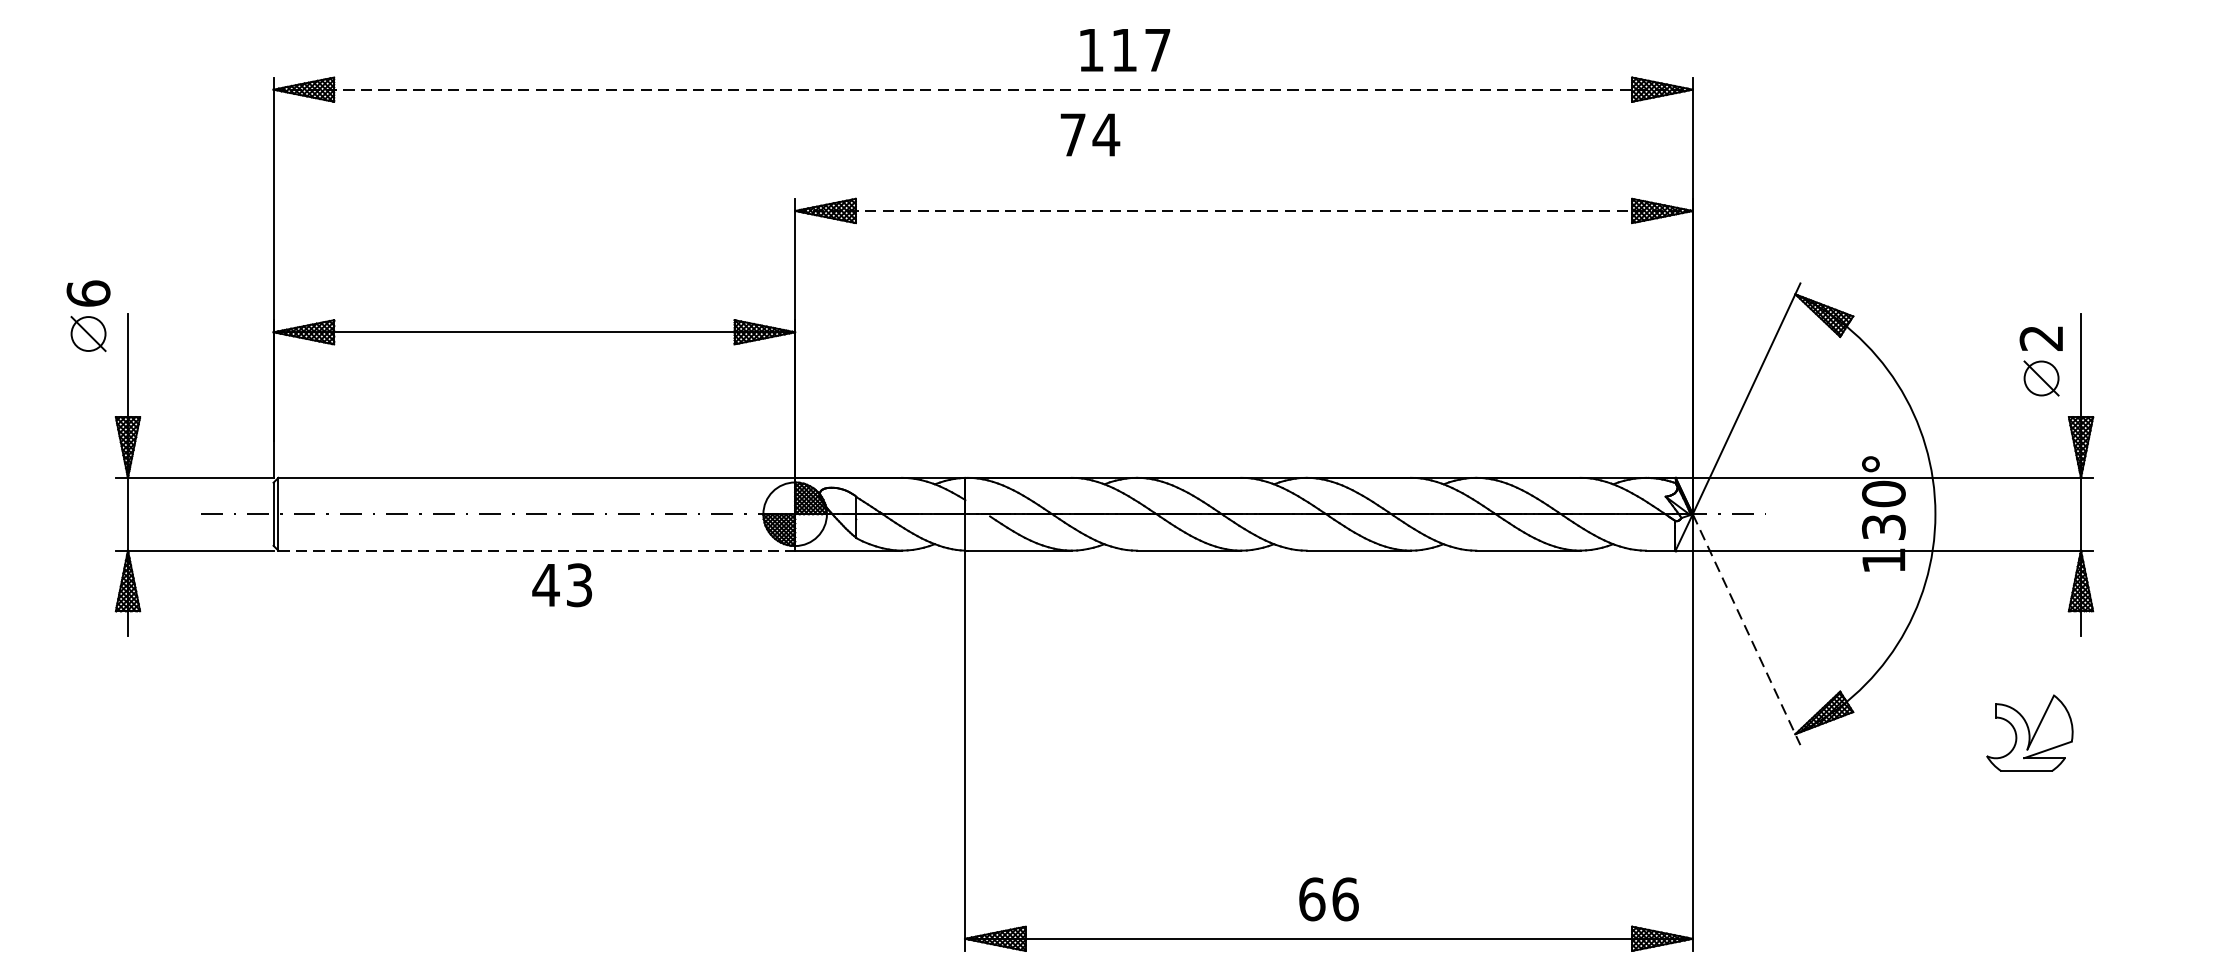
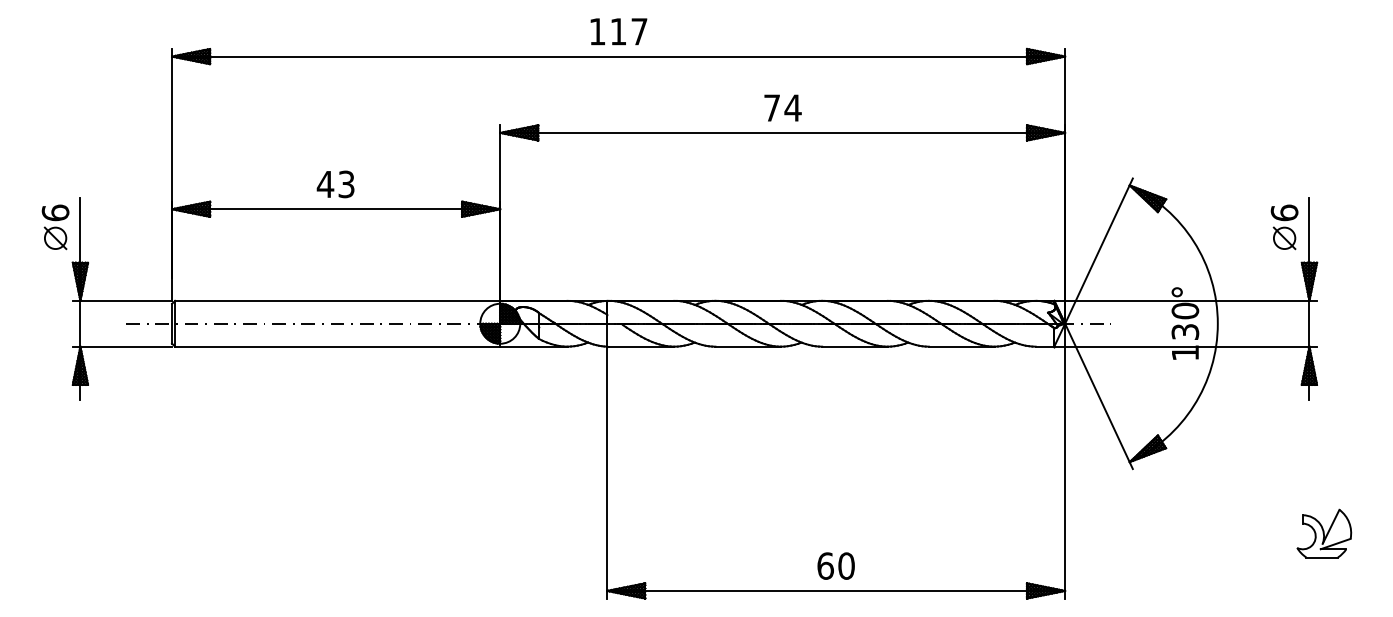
text: (1124, 49) -> (618, 31), moved
line: (983, 89) -> (618, 56), dashed -> solid
text: (1089, 134) -> (782, 107), moved
line: (1245, 210) -> (783, 132), dashed -> solid
part: (88, 316) -> (55, 227), moved
text: (2041, 337) -> (1284, 212), 2 -> 6
line: (536, 550) -> (337, 346), dashed -> solid
text: (561, 585) -> (335, 184), moved
line: (1747, 629) -> (1099, 396), dashed -> solid
part: (2030, 733) -> (1324, 533), moved
text: (1345, 898) -> (846, 565), 66 -> 60

